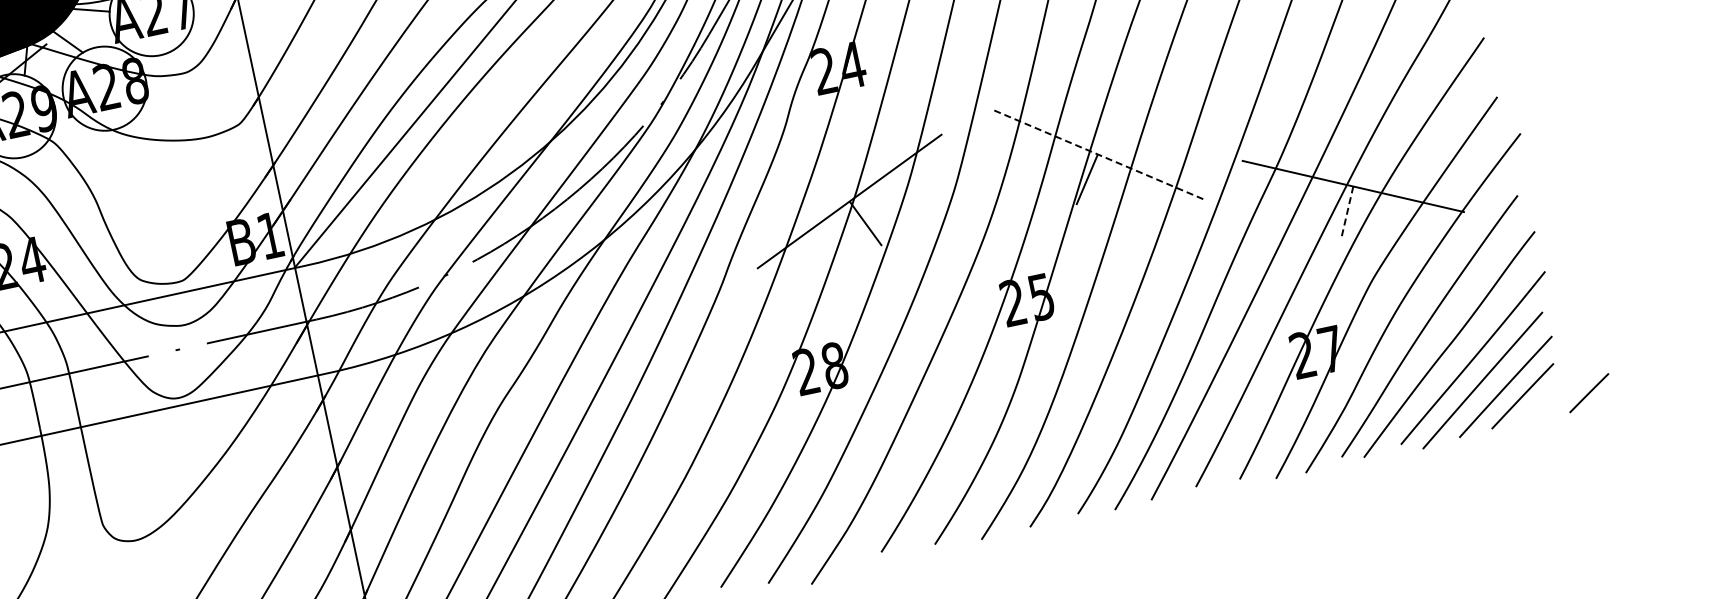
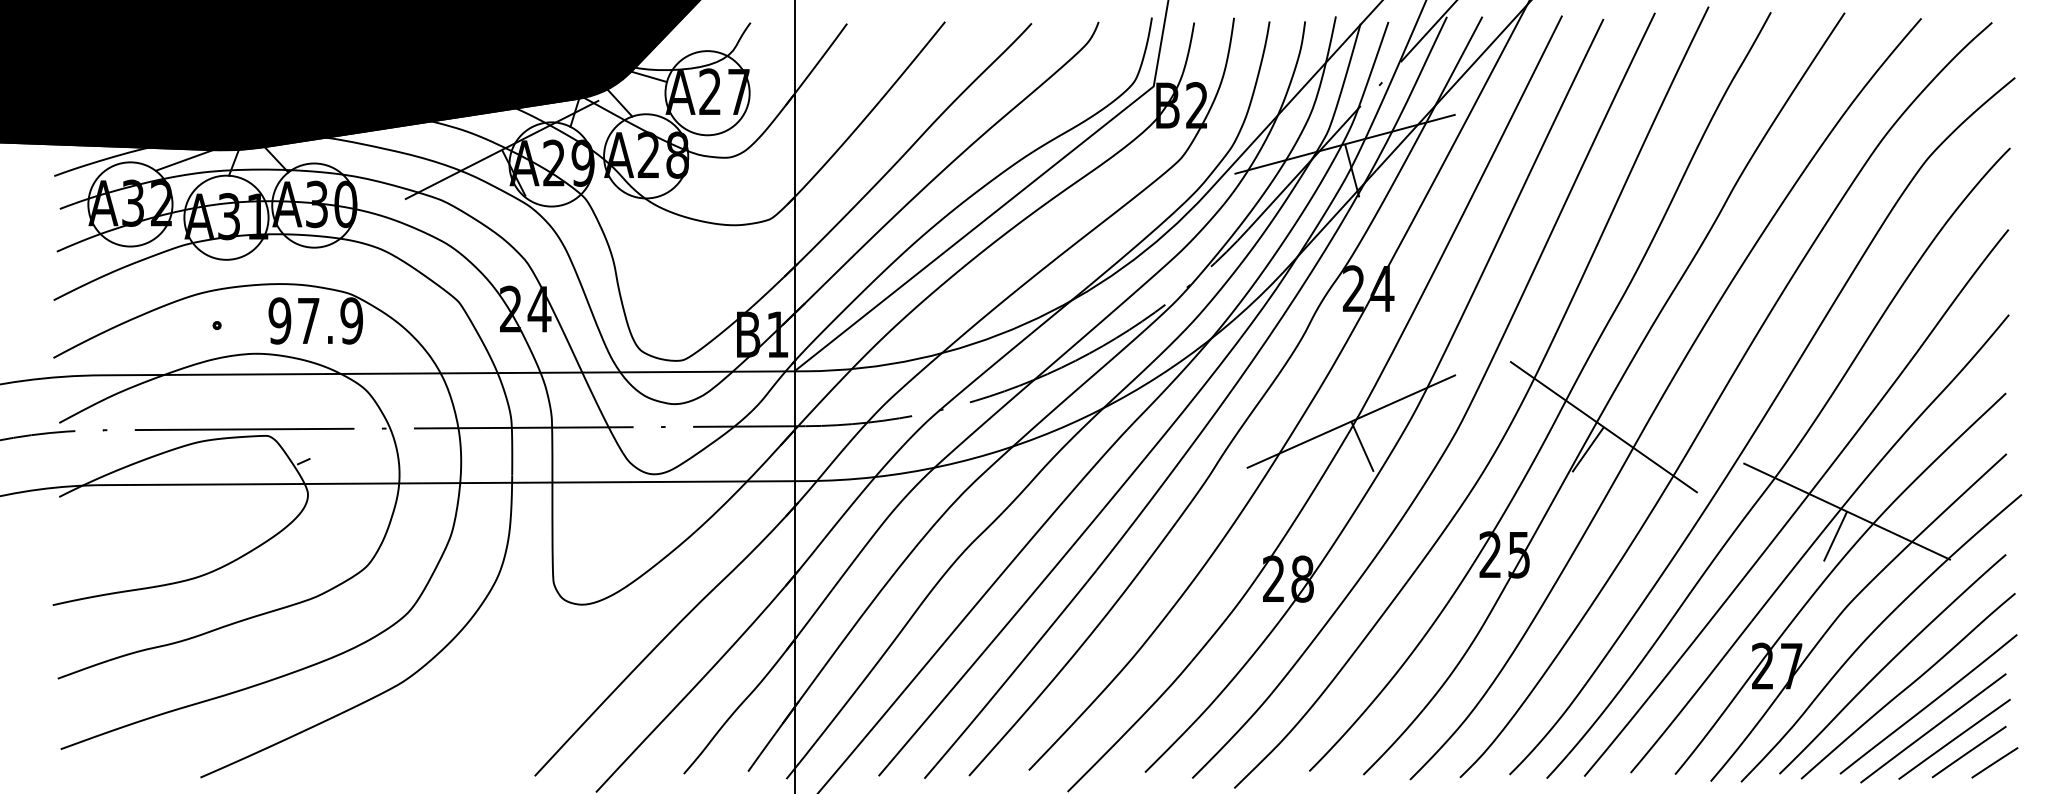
line: (1097, 153) -> (1603, 426), dashed -> solid
line: (1347, 213) -> (1835, 536), dashed -> solid
line: (1588, 392) -> (1994, 762), moved

